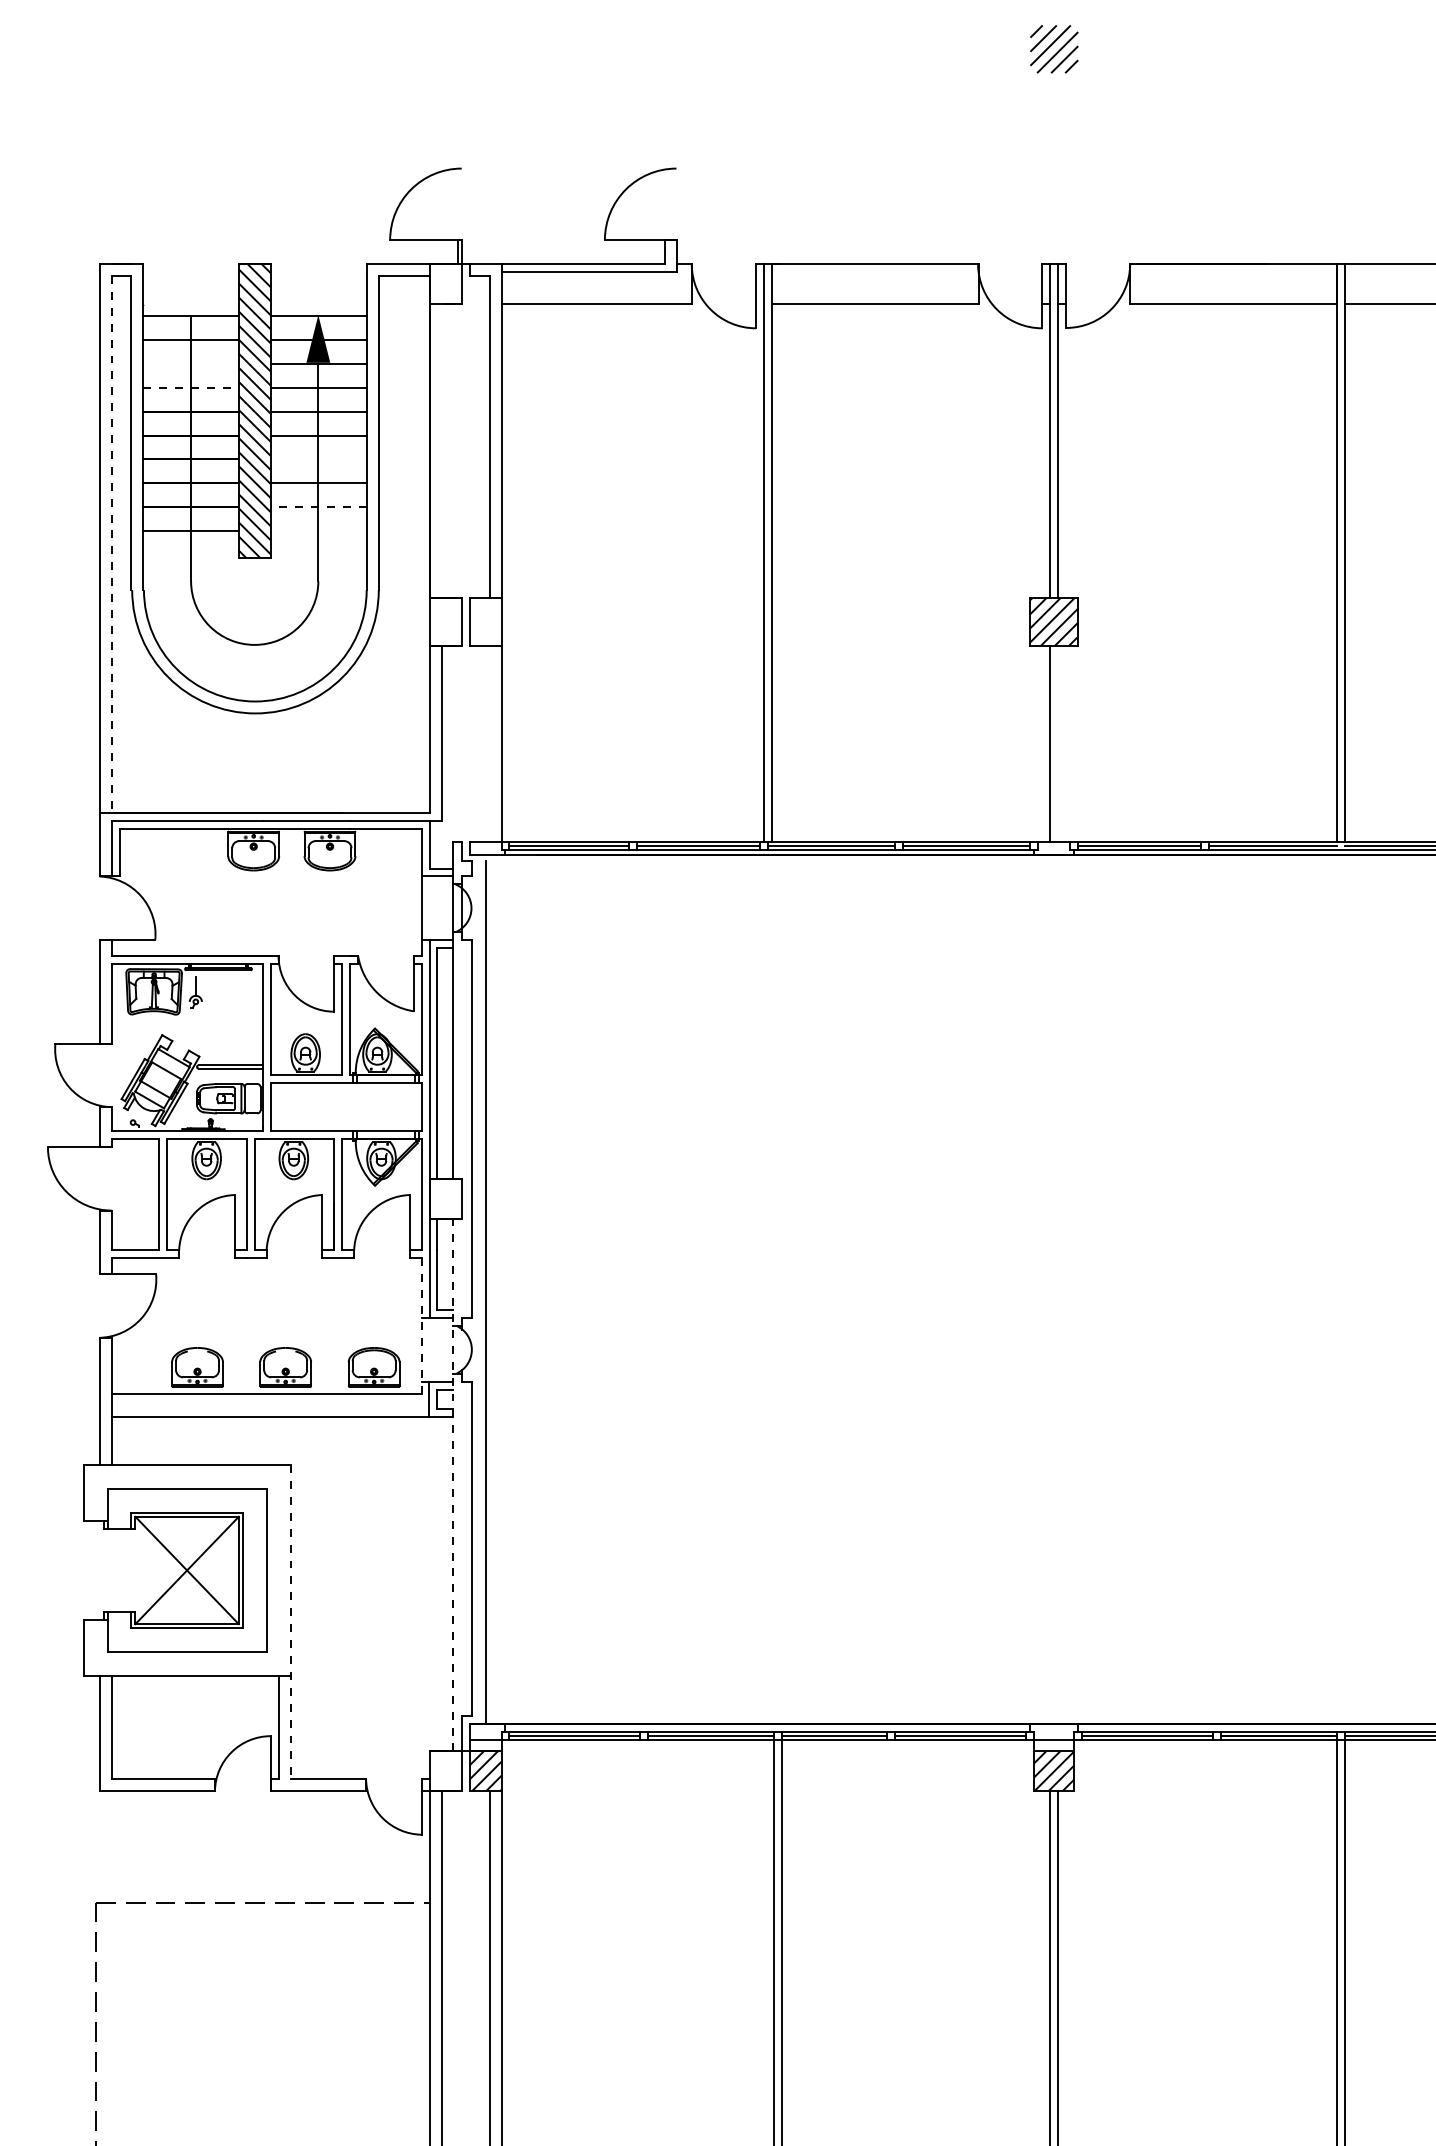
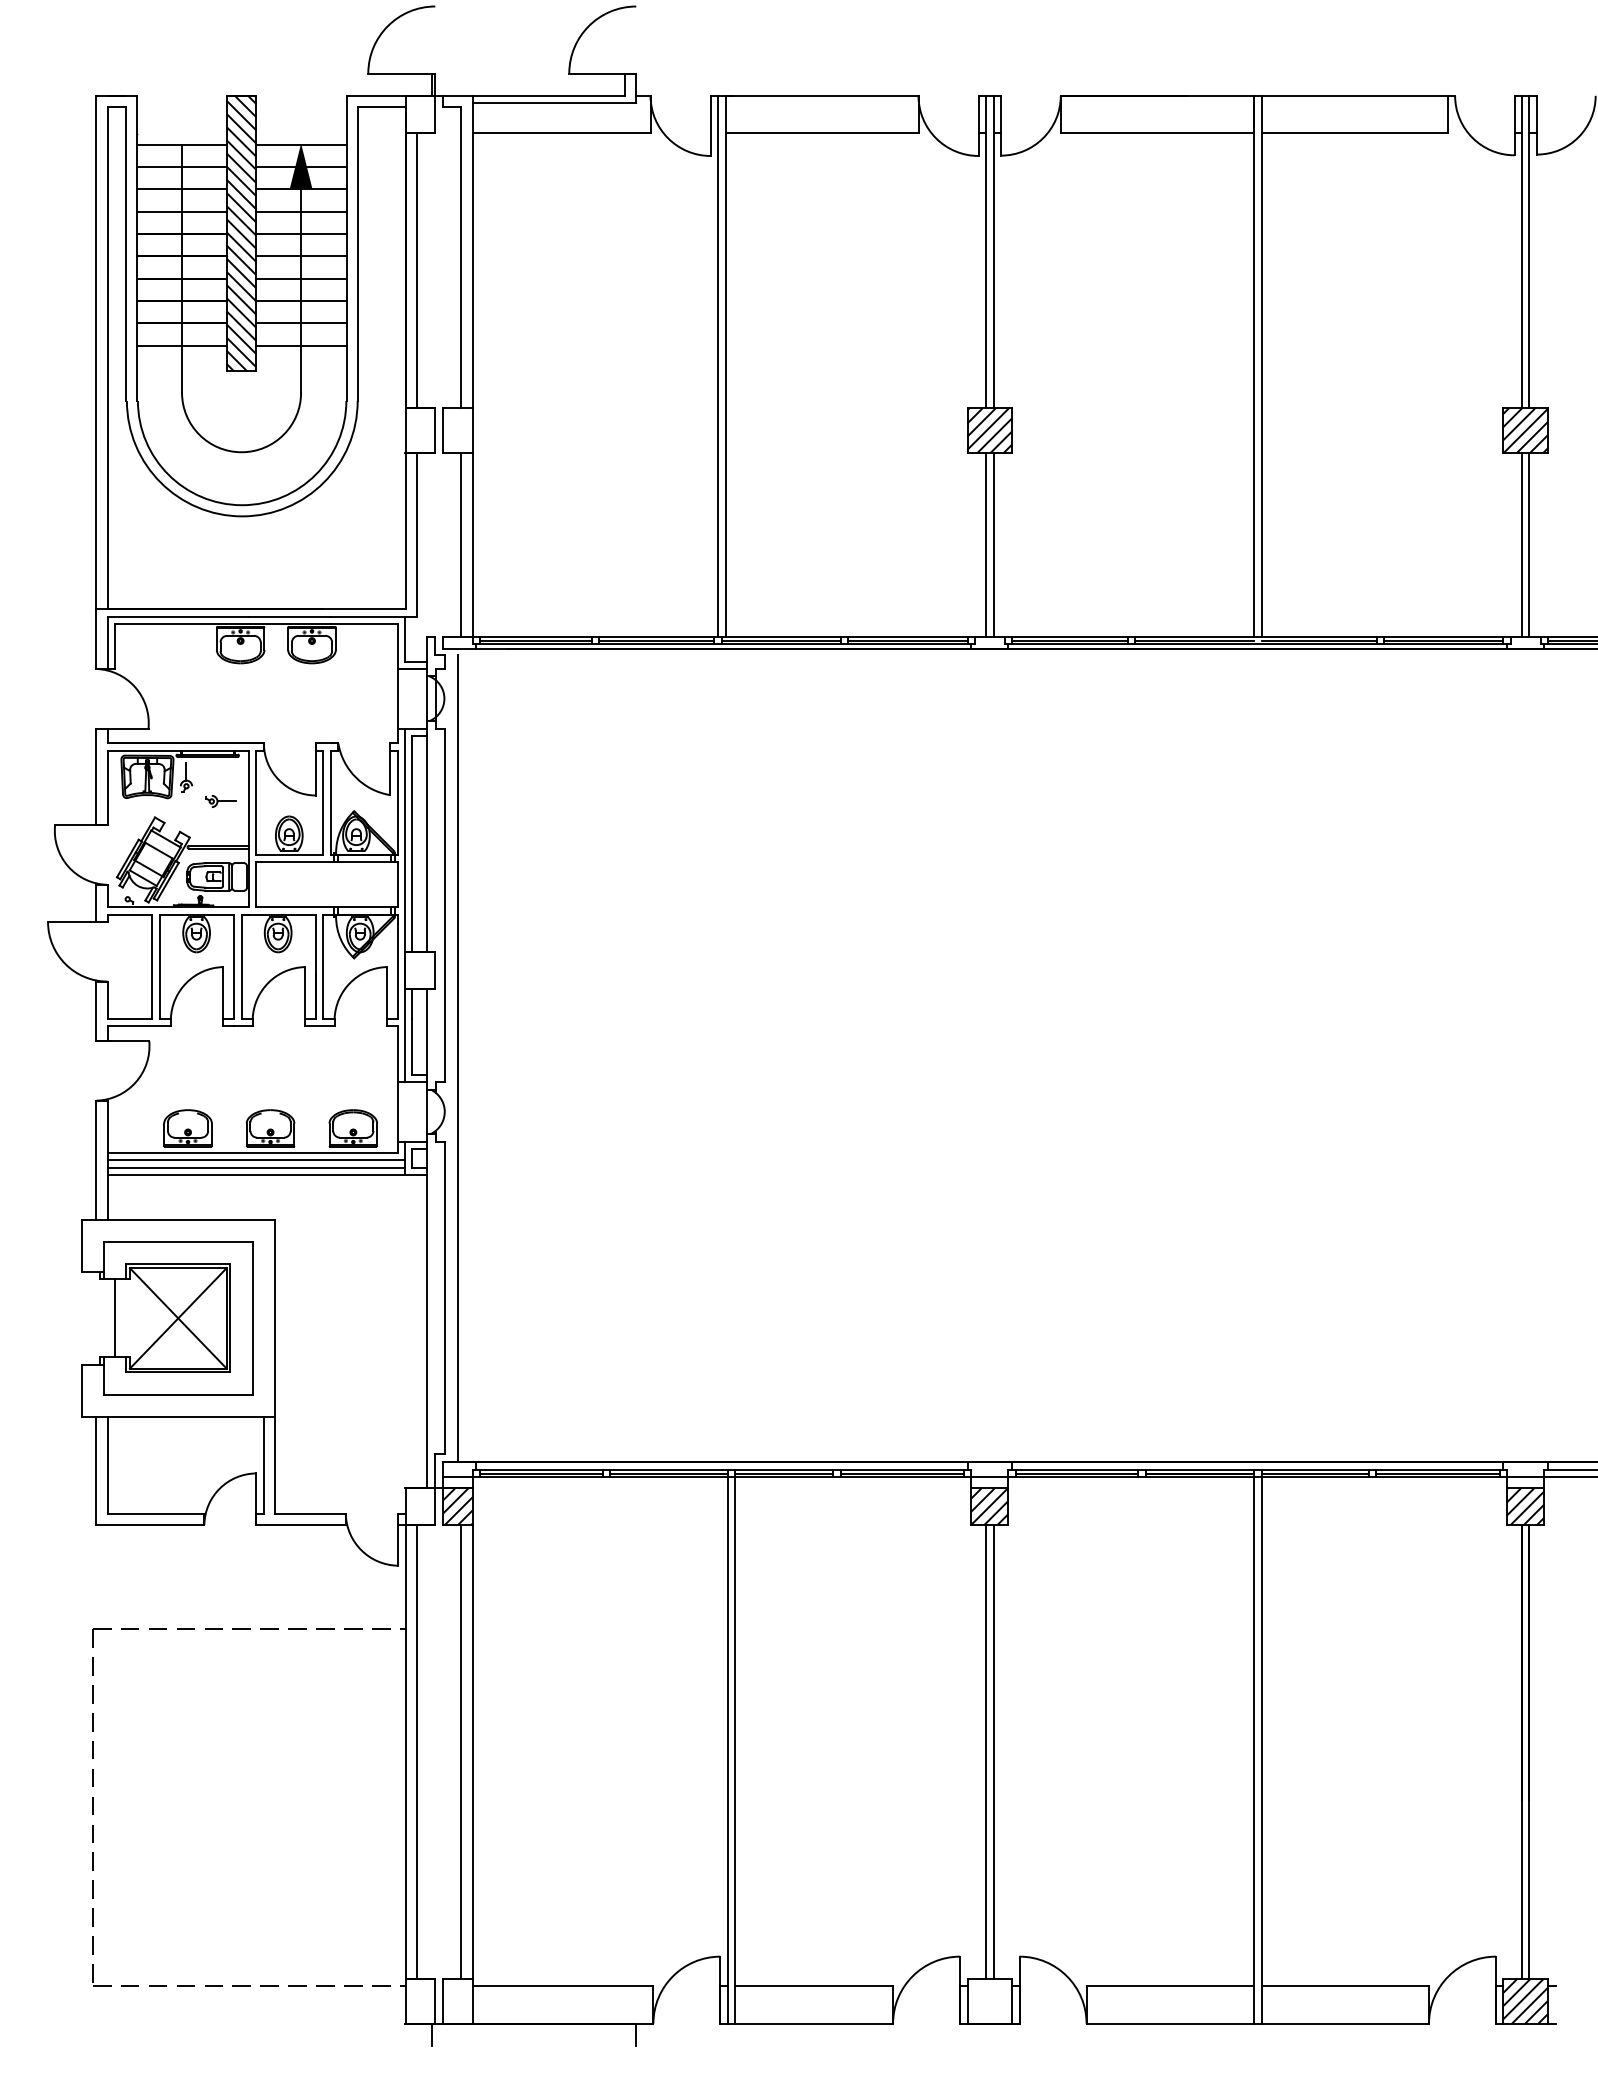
line: (190, 364) -> (181, 189), added
line: (191, 387) -> (182, 211), dashed -> solid
line: (441, 450) -> (416, 270), added
line: (318, 459) -> (301, 278), added
line: (317, 507) -> (300, 323), dashed -> solid
line: (318, 530) -> (301, 345), added
line: (111, 544) -> (107, 358), dashed -> solid
line: (489, 743) -> (461, 544), added
line: (1058, 743) -> (993, 544), added
part: (232, 1018) -> (220, 801), added
line: (421, 1326) -> (397, 1090), dashed -> solid
line: (269, 1401) -> (255, 1160), added
line: (269, 1409) -> (255, 1167), added
line: (452, 1485) -> (426, 1238), dashed -> solid
line: (120, 1570) -> (115, 1318), added
line: (290, 1622) -> (275, 1367), dashed -> solid

